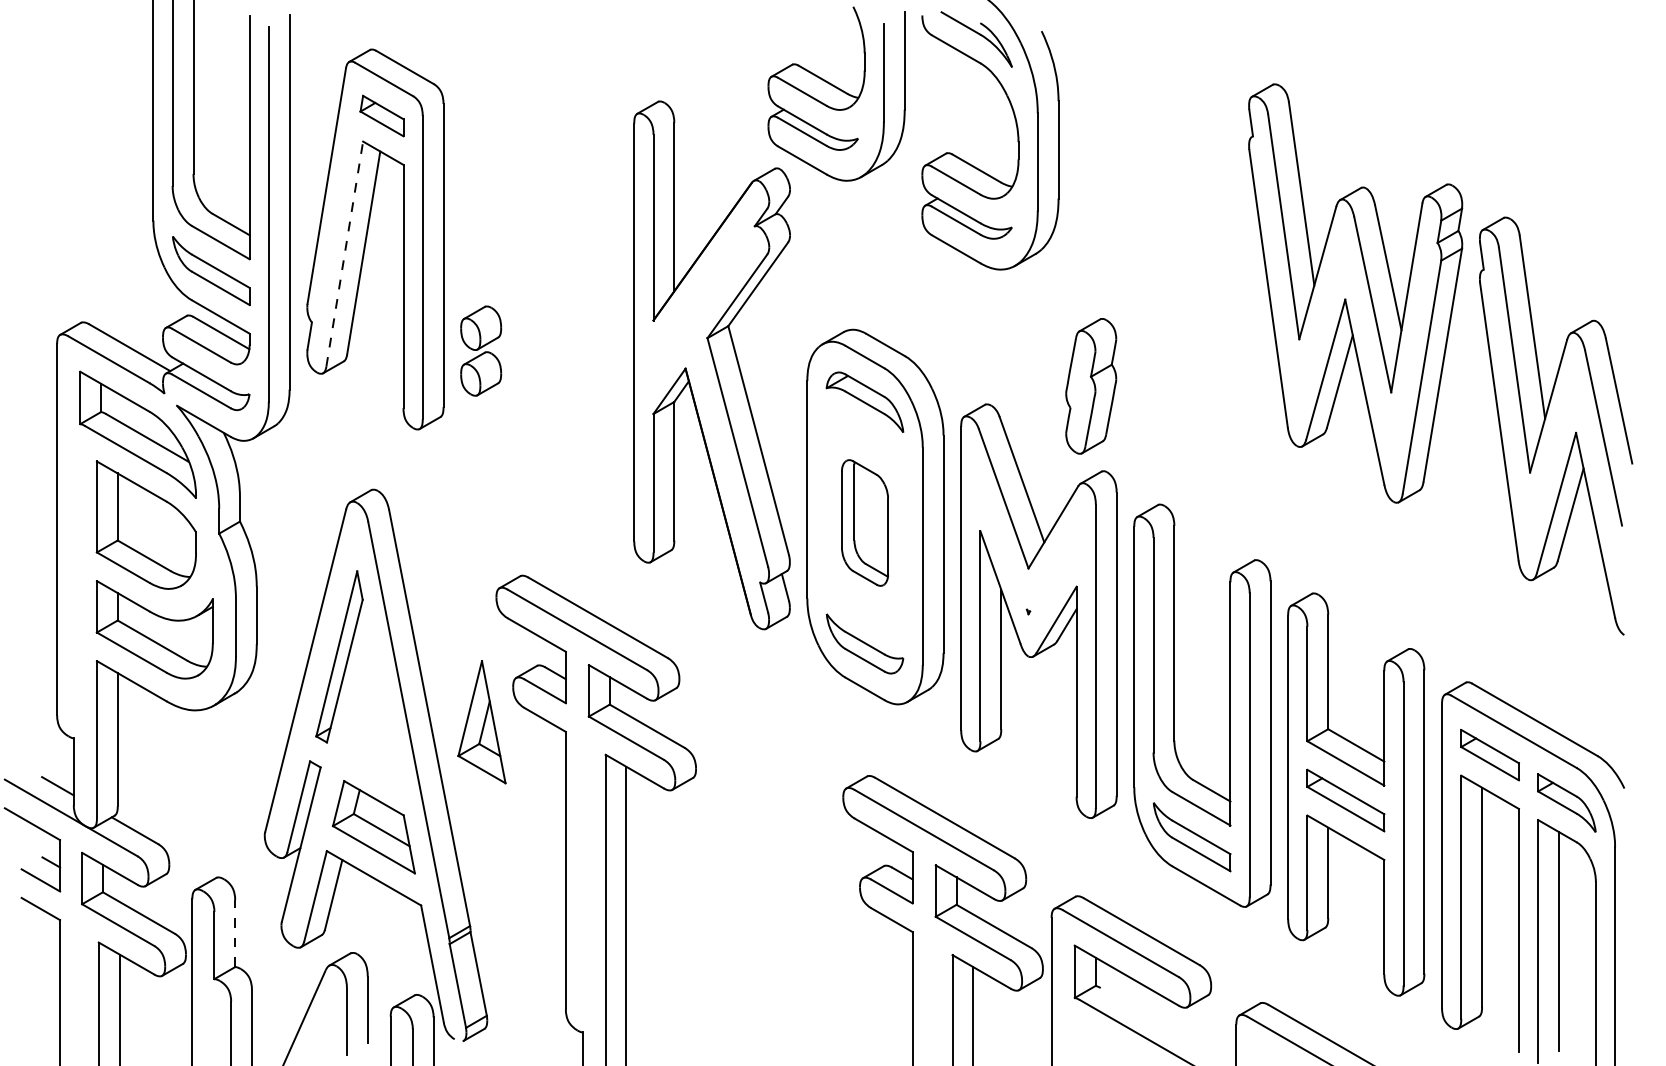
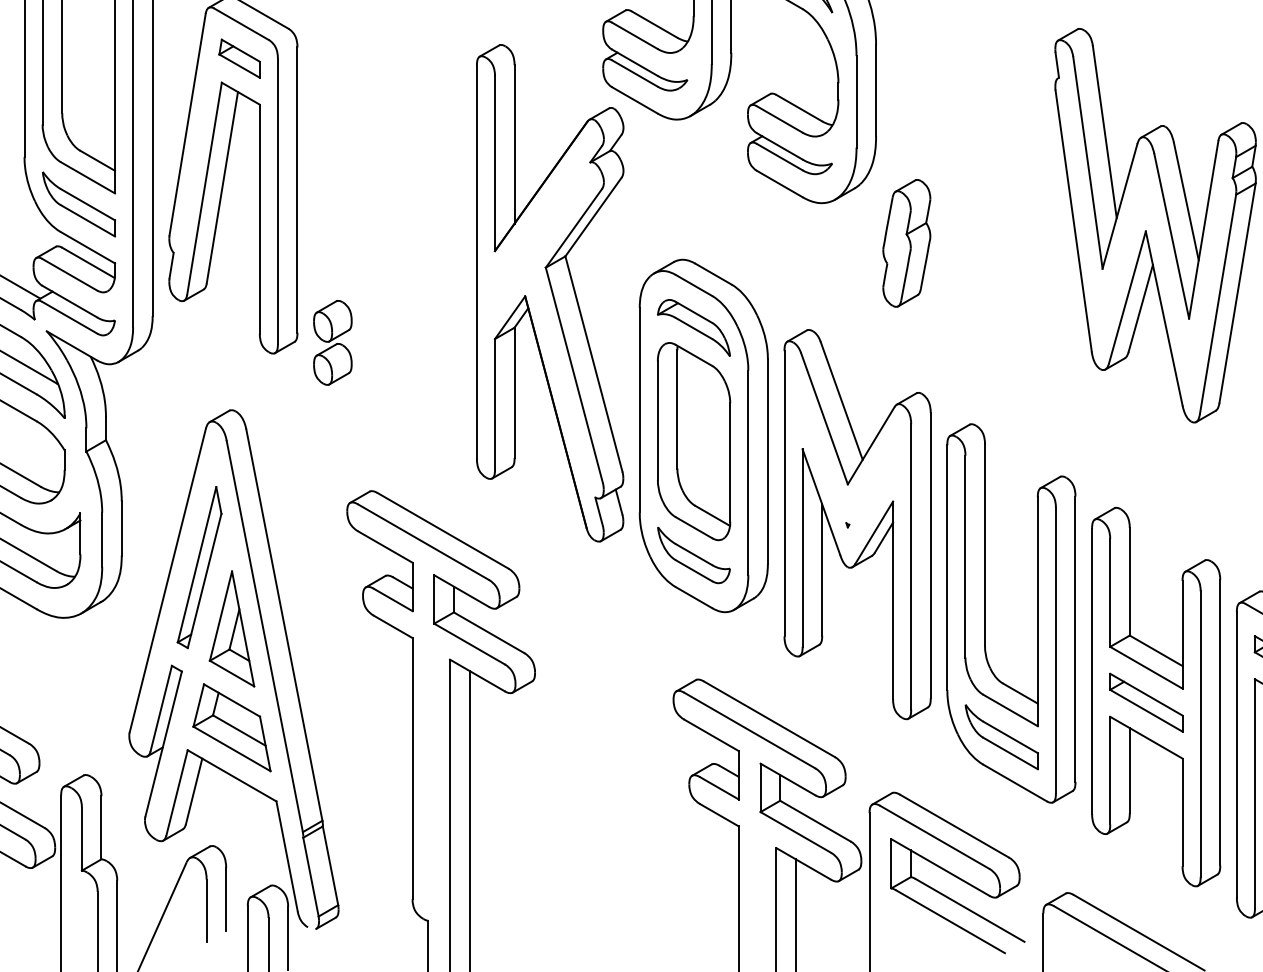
line: (344, 253) -> (204, 188), dashed -> solid
part: (481, 350) -> (333, 342), moved
part: (1091, 386) -> (907, 243), moved
part: (864, 522) -> (693, 441), size x1.67
part: (481, 722) -> (231, 629), moved
line: (235, 933) -> (101, 827), dashed -> solid
line: (1158, 1021) -> (970, 910), added

